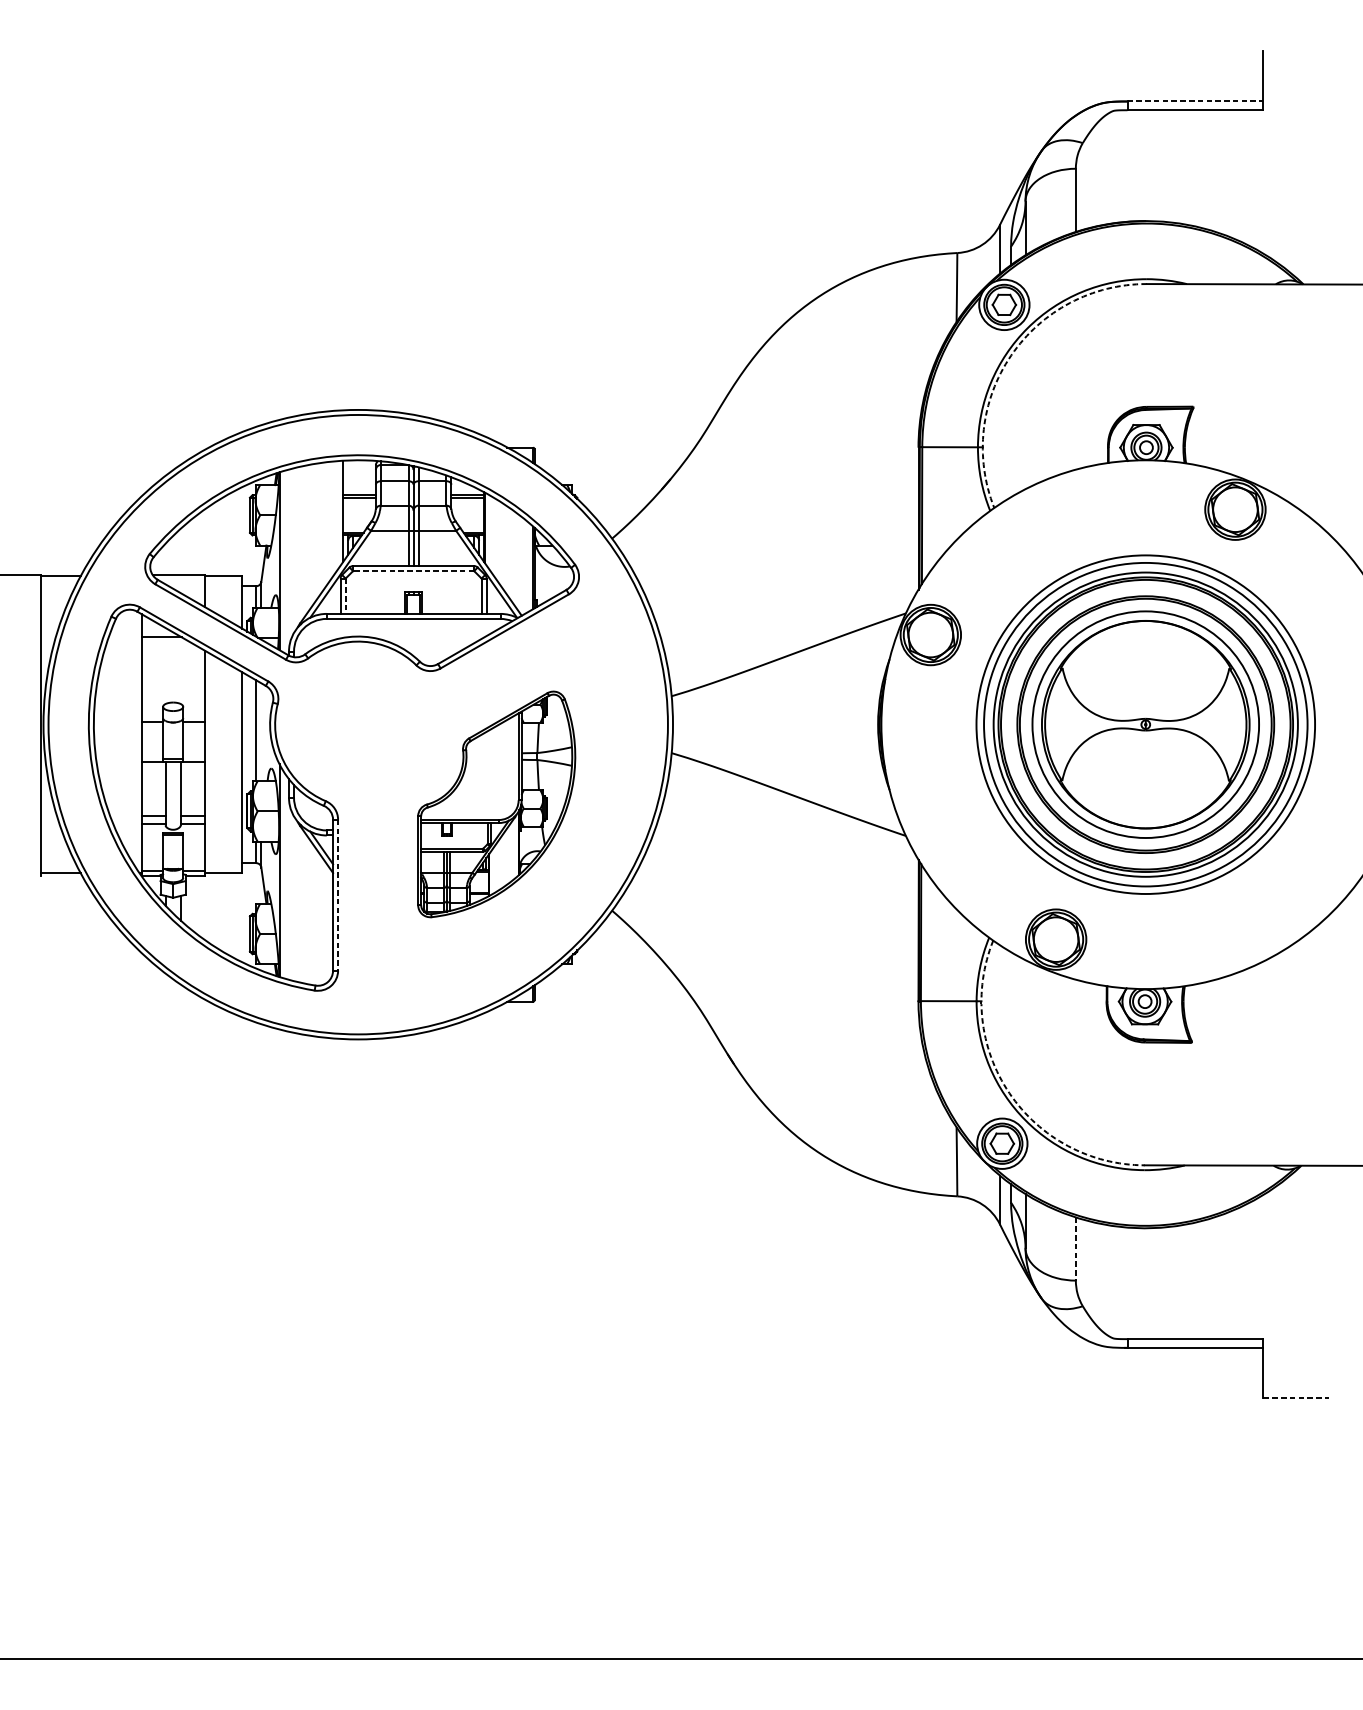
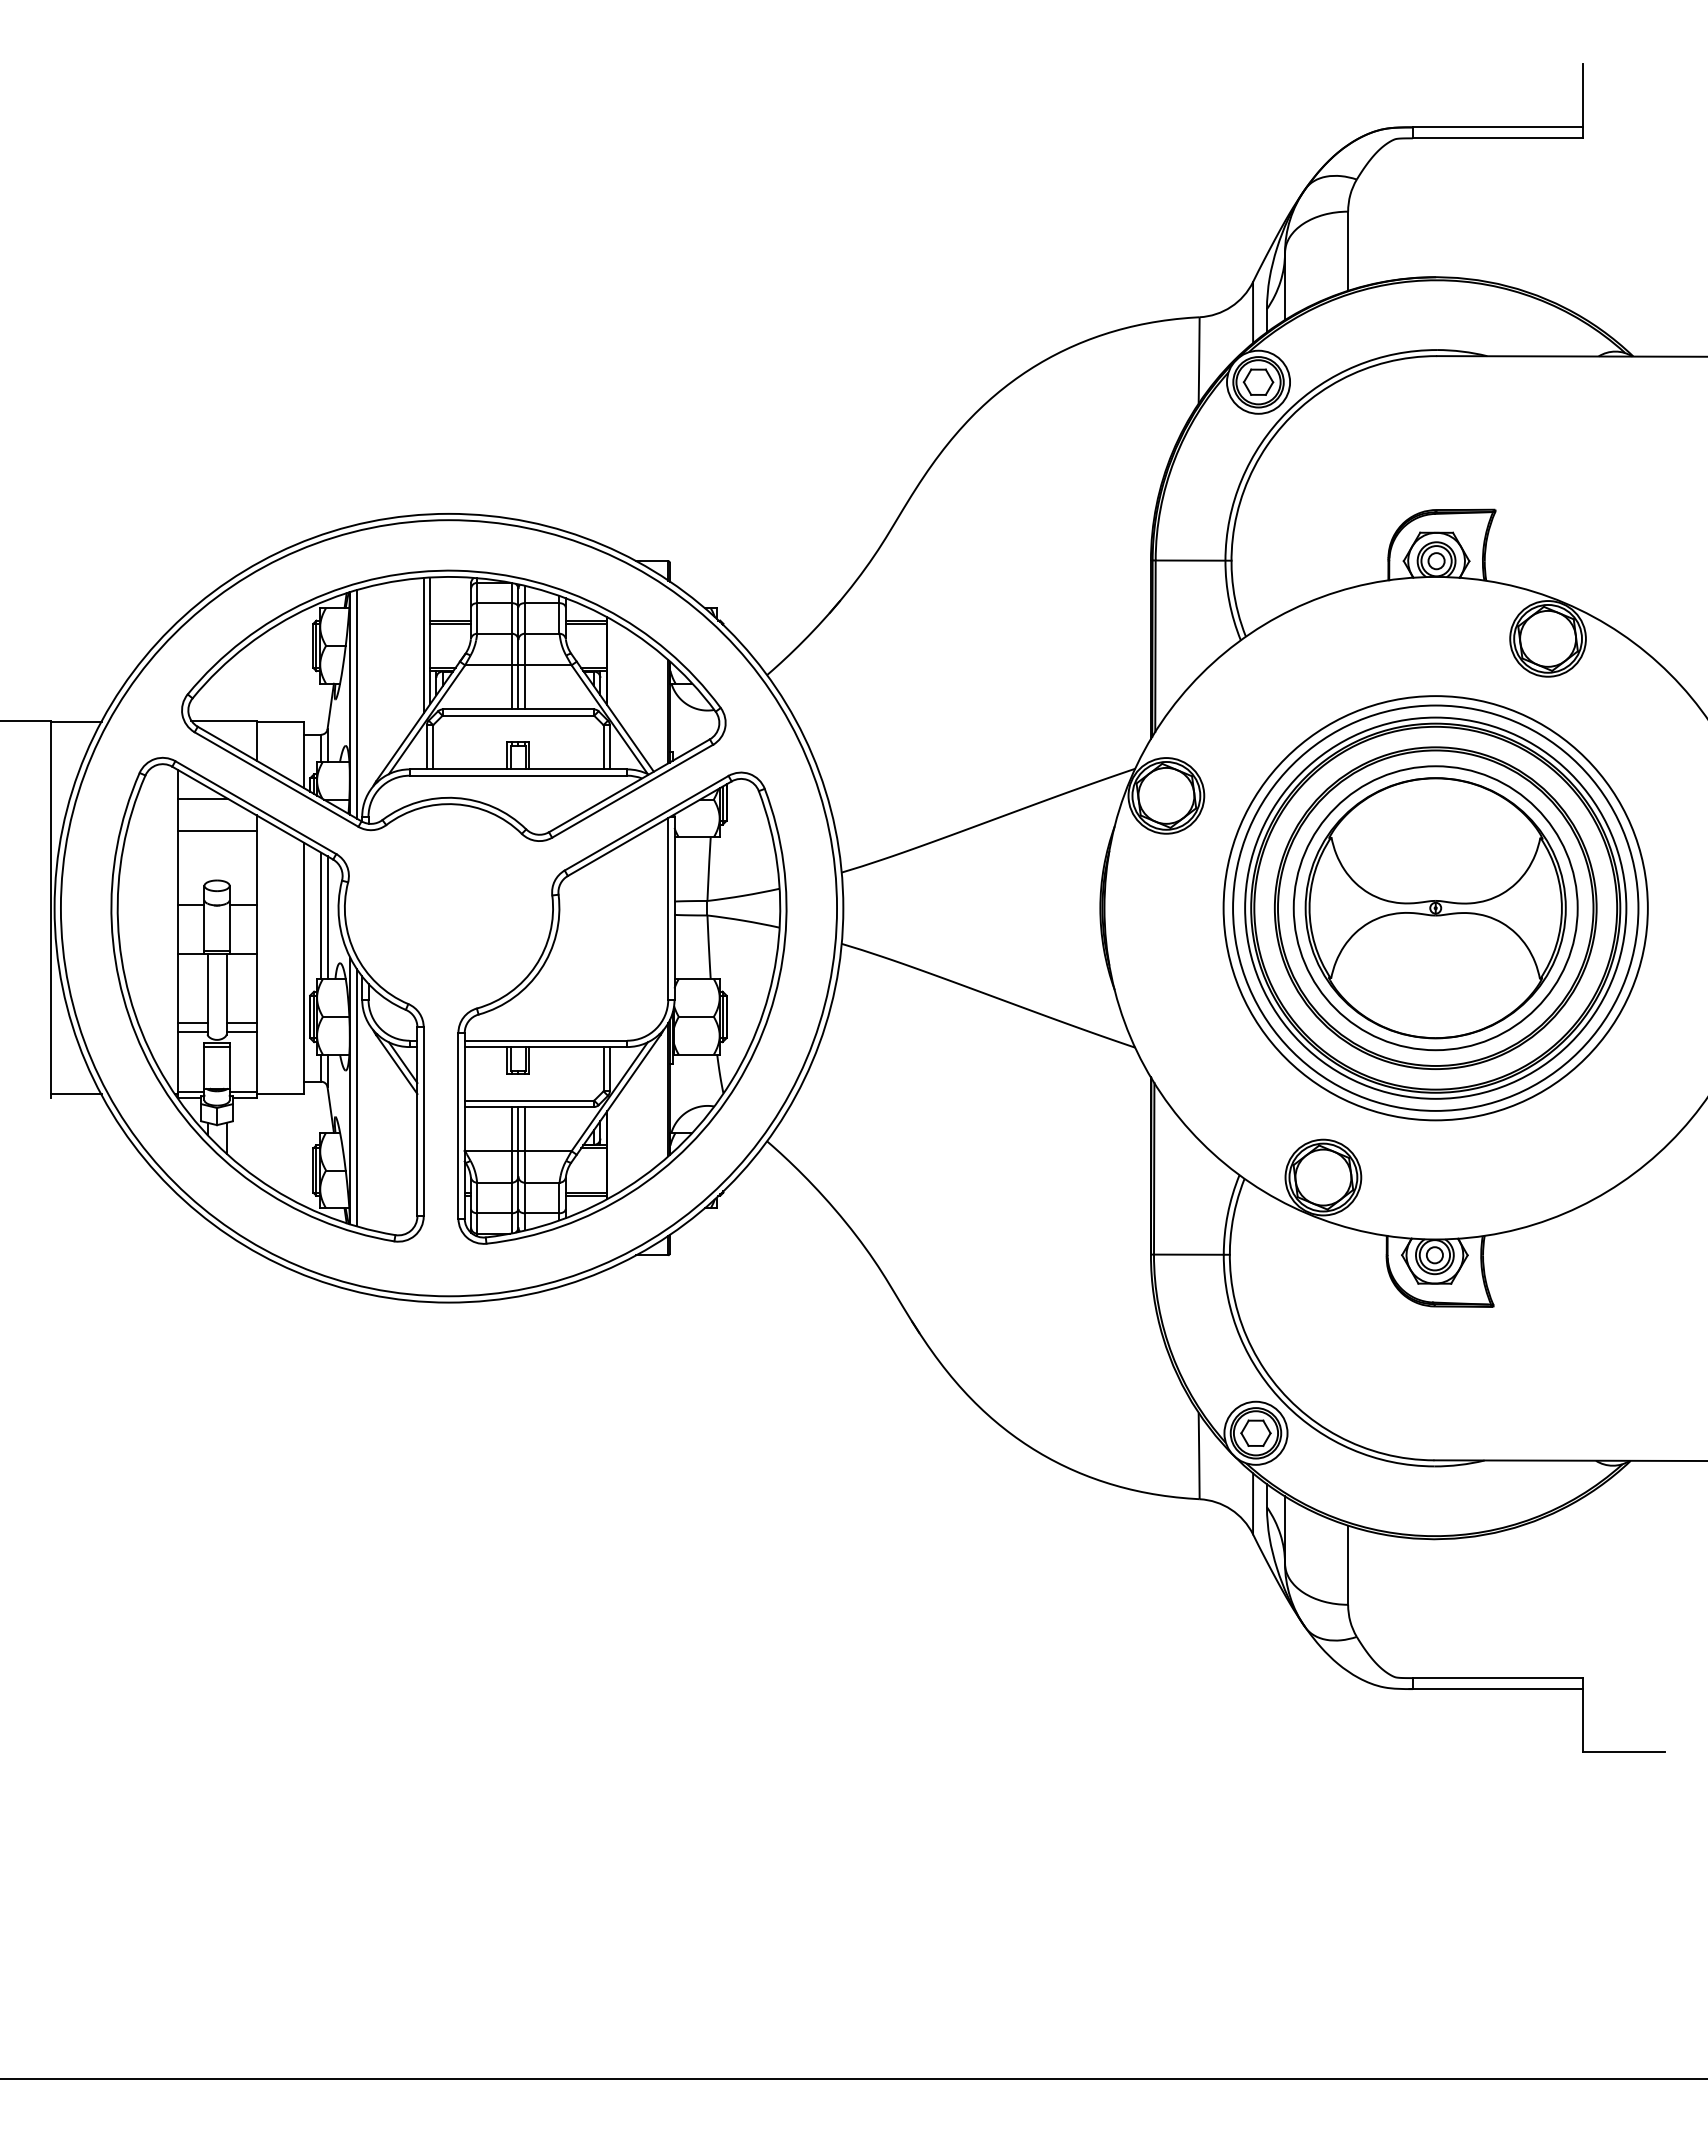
line: (1195, 101) -> (1498, 127), dashed -> solid
arc: (1011, 355) -> (1267, 445), dashed -> solid
line: (337, 515) -> (423, 645), added
line: (284, 562) -> (356, 704), added
line: (413, 570) -> (518, 715), dashed -> solid
line: (345, 596) -> (433, 747), dashed -> solid
line: (172, 662) -> (216, 830), added
line: (261, 732) -> (327, 917), added
part: (496, 803) -> (622, 1007), size x1.67
line: (284, 875) -> (356, 1097), added
line: (337, 894) -> (423, 1121), dashed -> solid
arc: (1009, 1092) -> (1264, 1369), dashed -> solid
line: (1076, 1249) -> (1348, 1565), dashed -> solid
line: (1296, 1398) -> (1624, 1752), dashed -> solid

